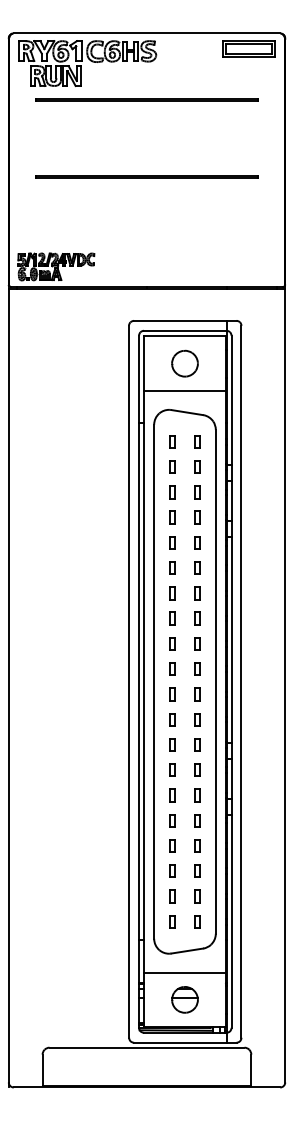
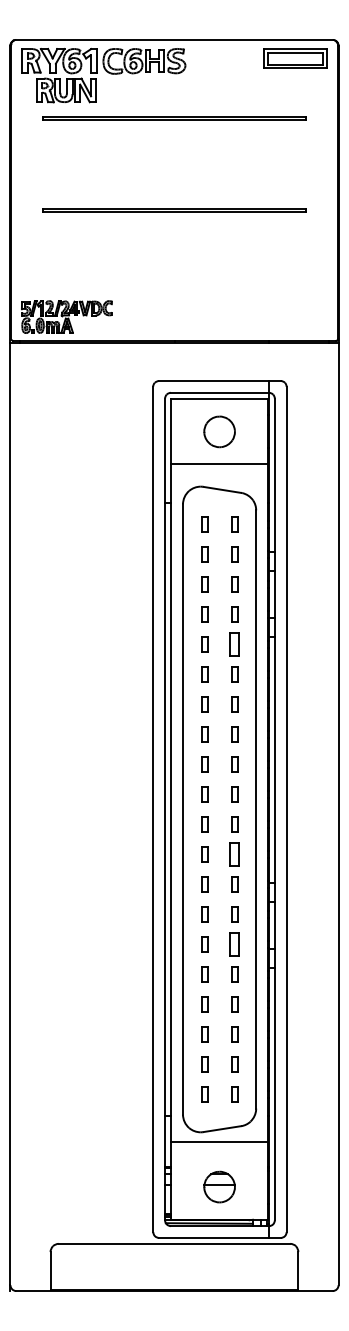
part: (197, 542) -> (234, 644), size x1.6
part: (197, 719) -> (234, 854), size x1.6
part: (197, 795) -> (234, 944), size x1.6
line: (184, 972) -> (219, 1141), moved

